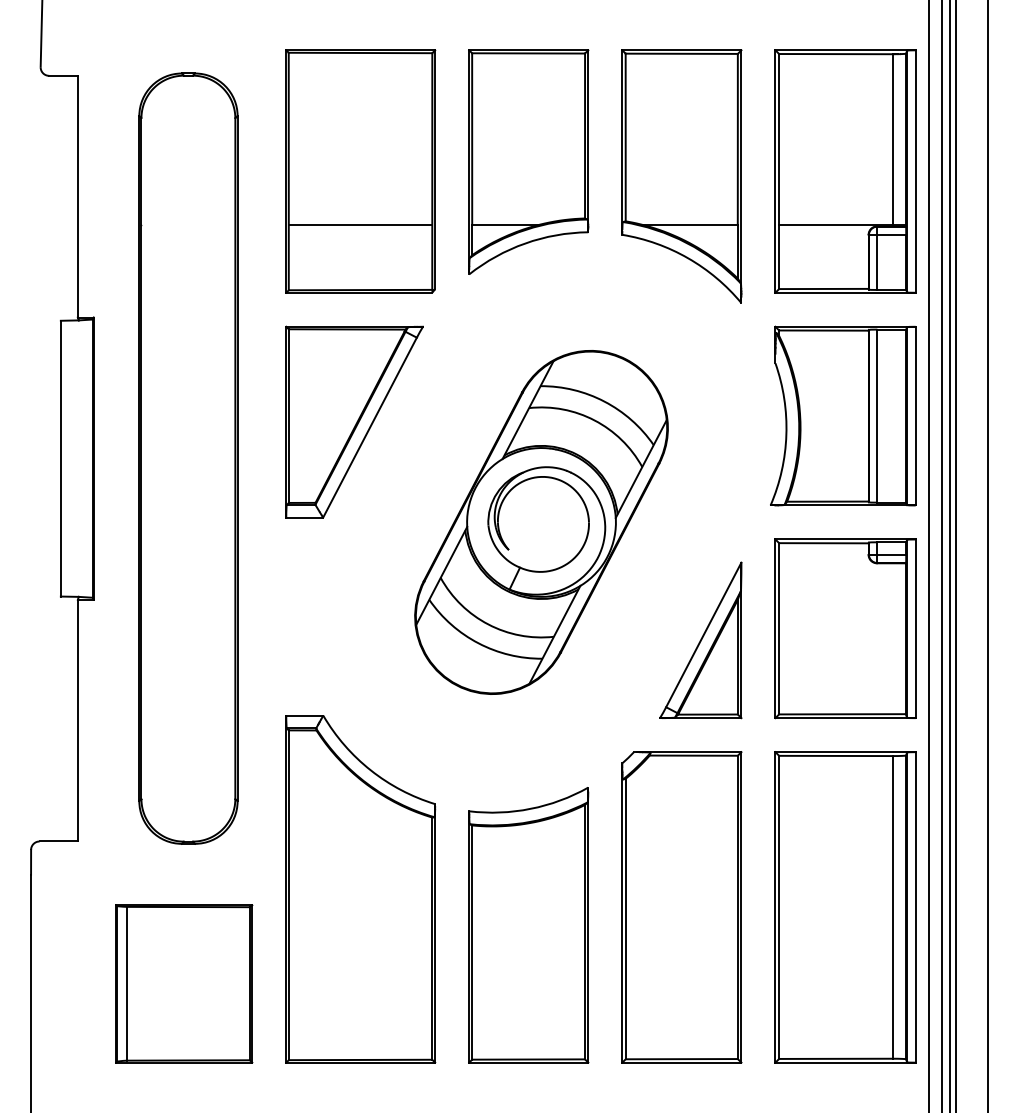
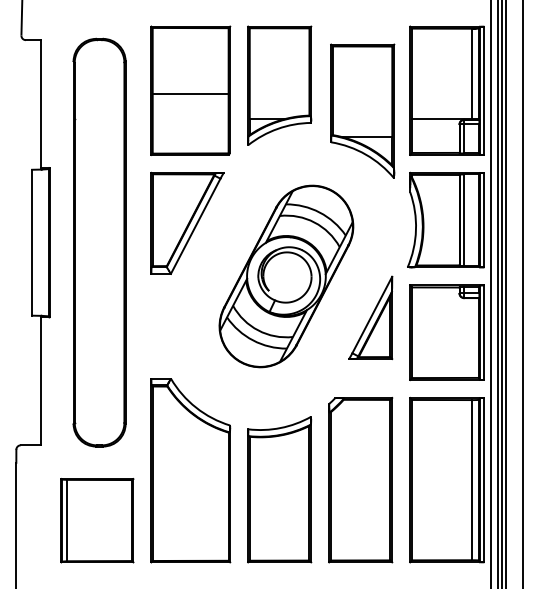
part: (681, 174) -> (362, 110), moved
line: (360, 223) -> (190, 93), moved
part: (700, 639) -> (370, 317), moved

